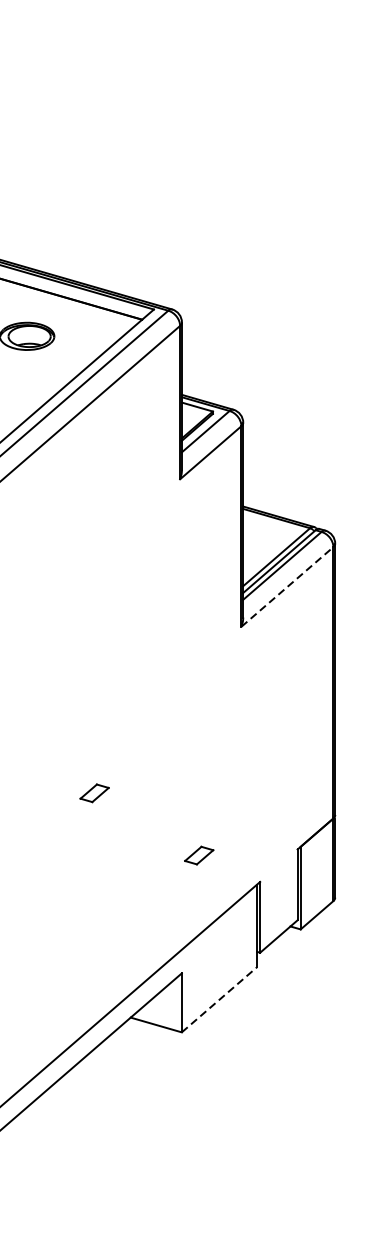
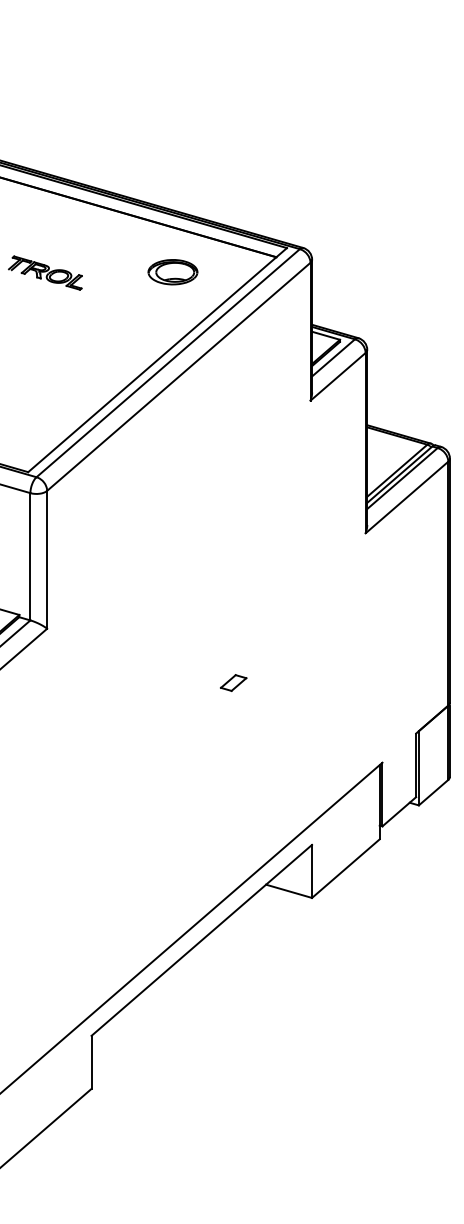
line: (286, 586) -> (406, 497), dashed -> solid
part: (199, 855) -> (327, 738), removed
line: (219, 999) -> (345, 868), dashed -> solid

